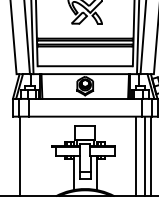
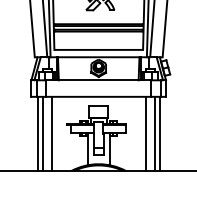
line: (24, 156) -> (42, 133), added
line: (34, 156) -> (51, 133), added

